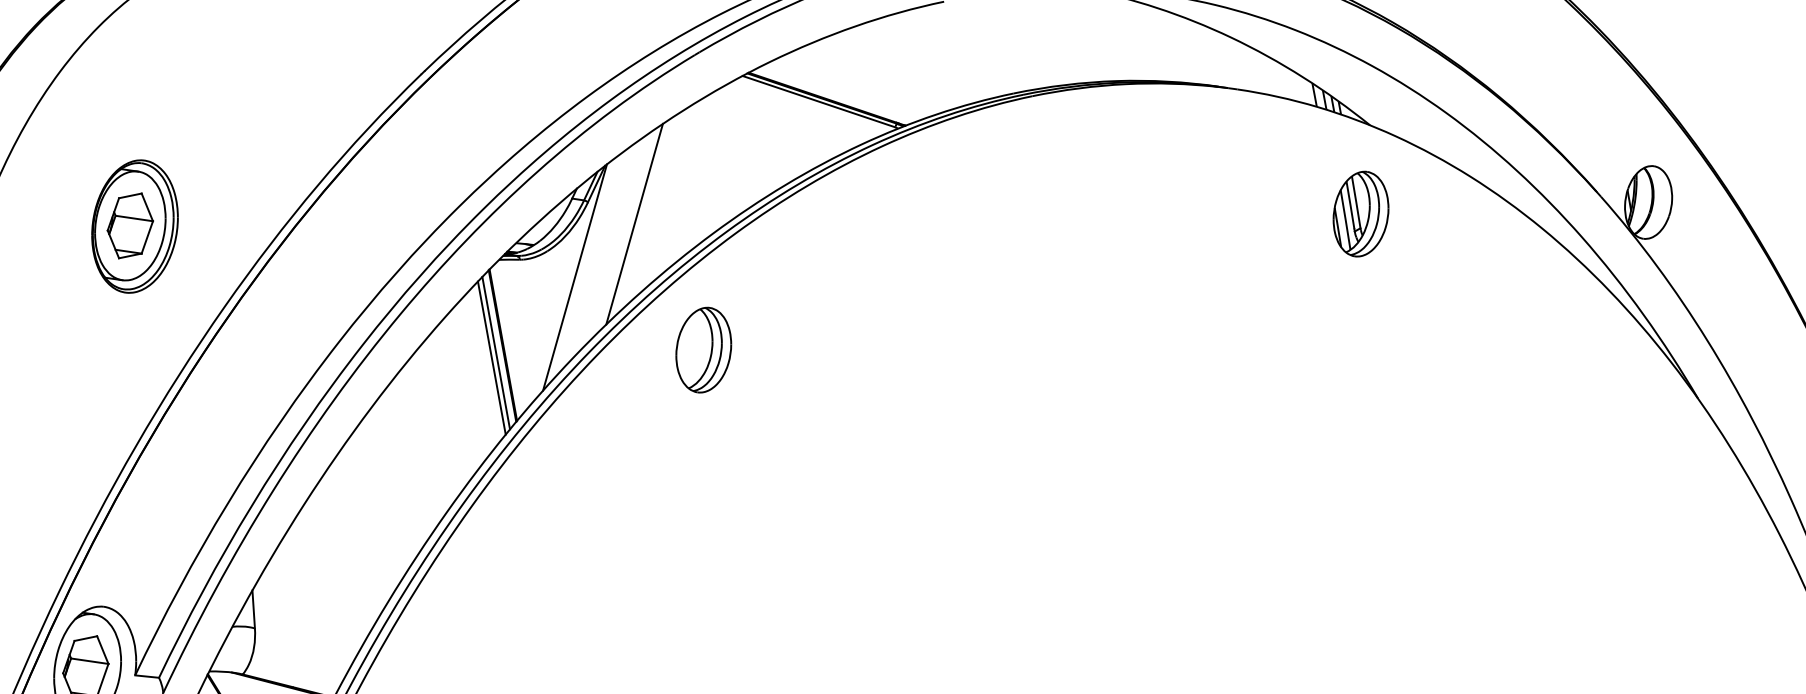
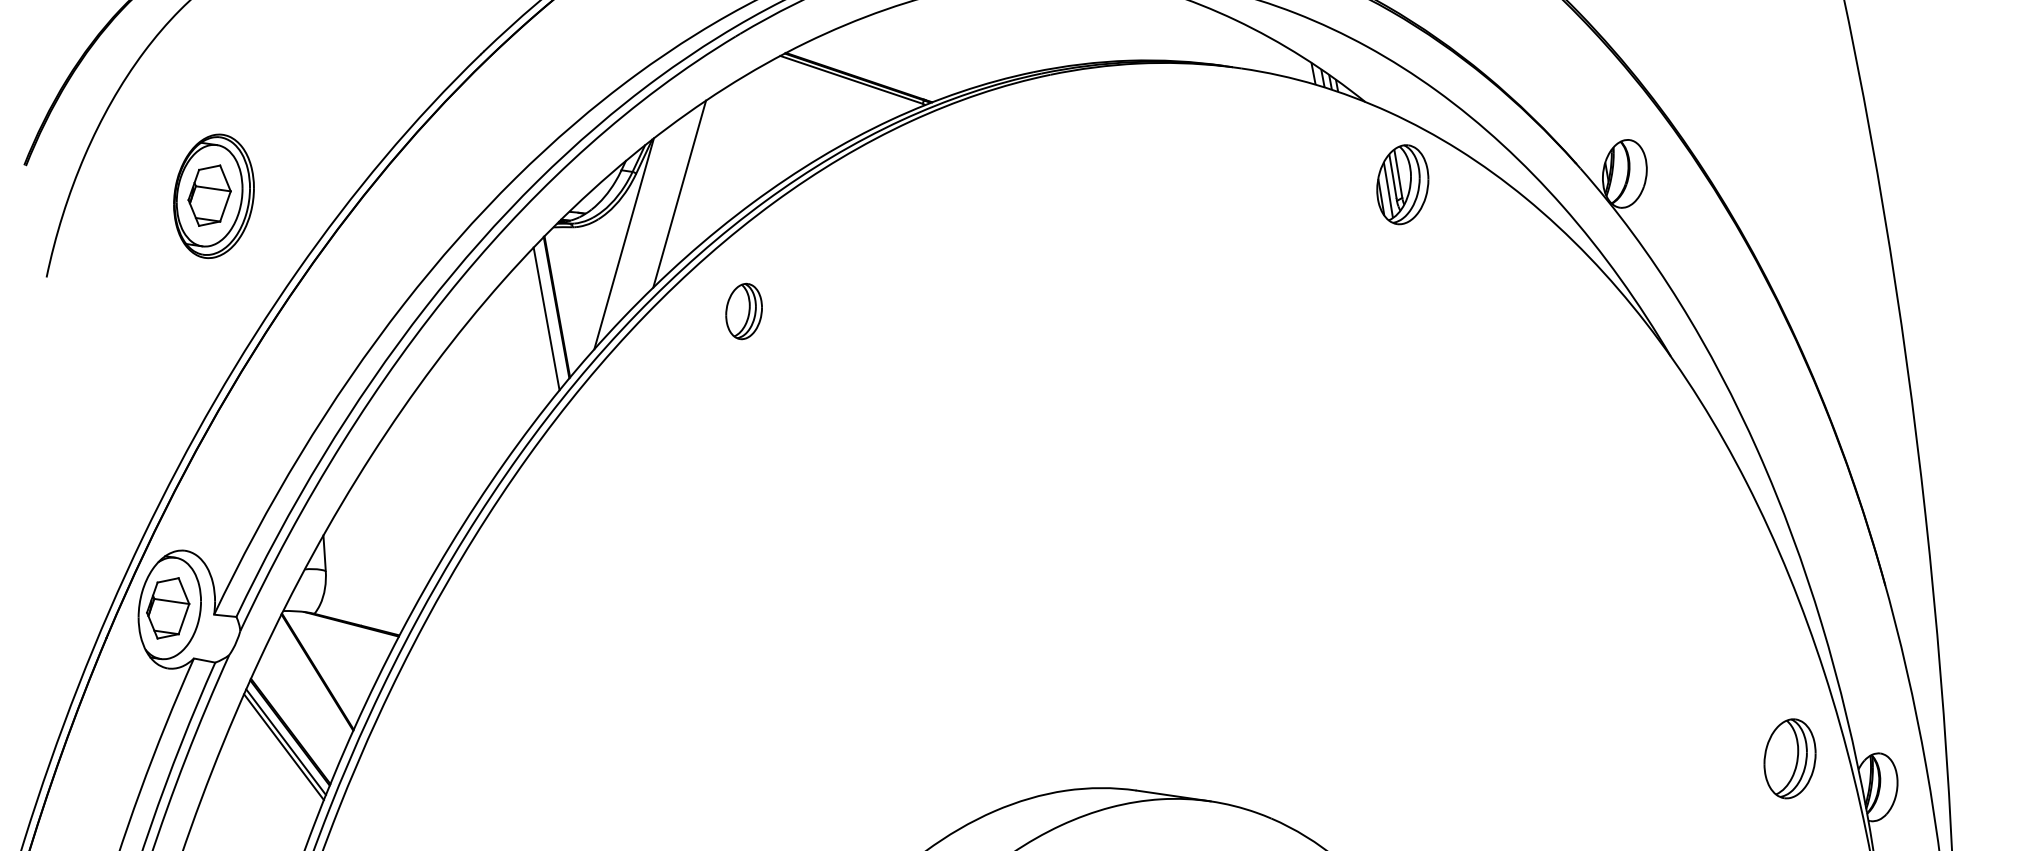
part: (1360, 213) -> (1402, 184), moved
part: (703, 350) -> (743, 311), size x0.7
line: (496, 353) -> (550, 314), removed

